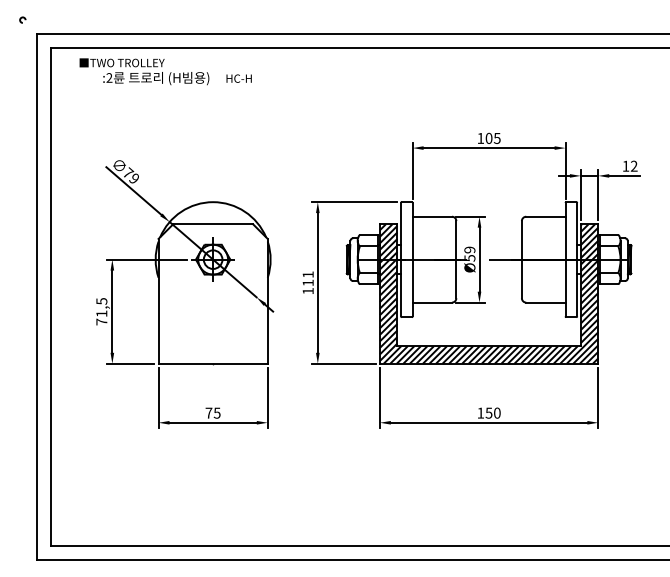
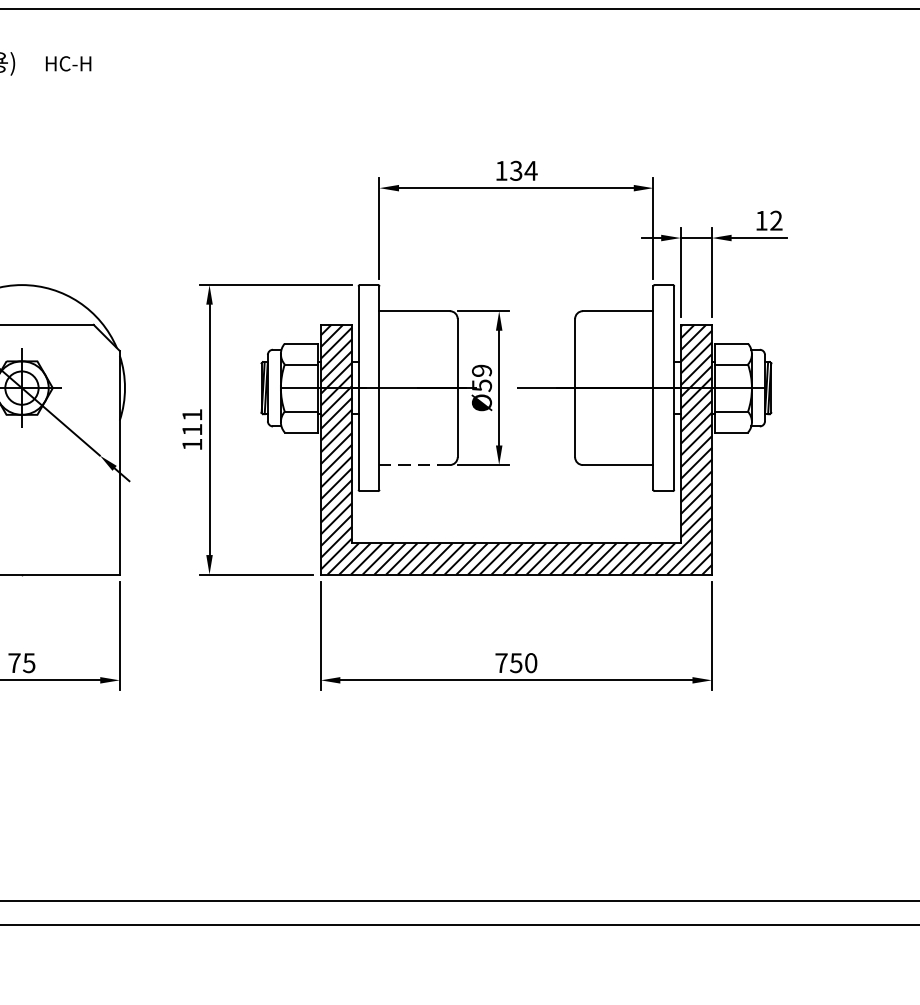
text: (492, 138) -> (522, 170), 105 -> 134
line: (432, 302) -> (414, 464), solid -> dashed
text: (480, 412) -> (500, 661), 150 -> 750

